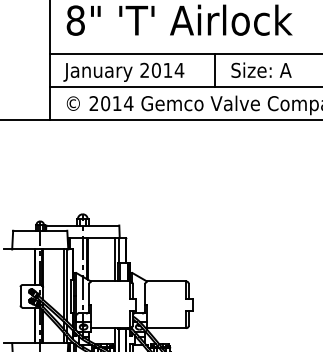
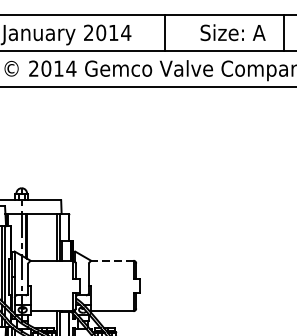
text: (261, 69) -> (233, 31), moved
line: (166, 281) -> (112, 260), solid -> dashed

